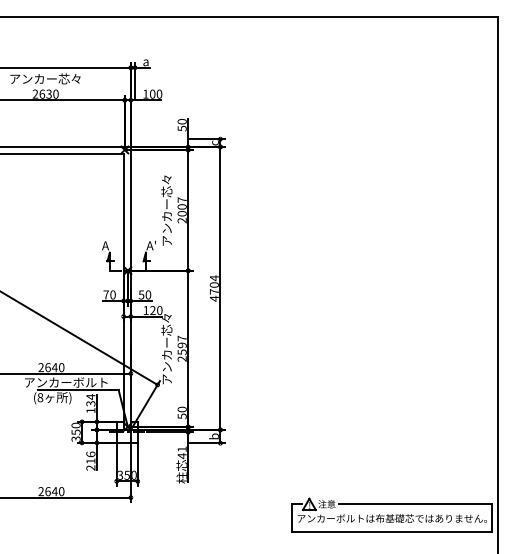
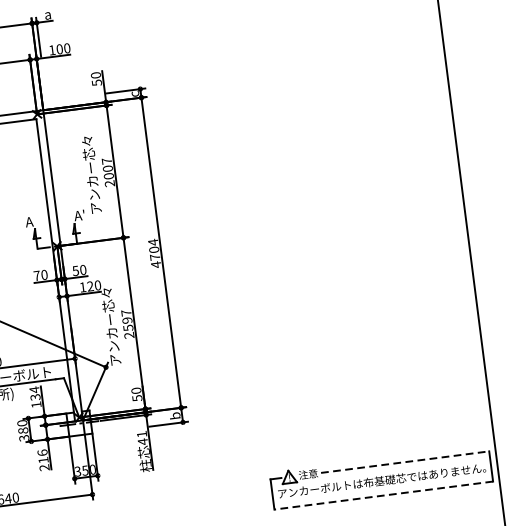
text: (75, 432) -> (22, 430), 350 -> 380
line: (415, 504) -> (405, 462), solid -> dashed
line: (392, 531) -> (384, 494), solid -> dashed

